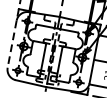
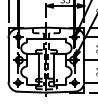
line: (12, 44) -> (8, 60), dashed -> solid

